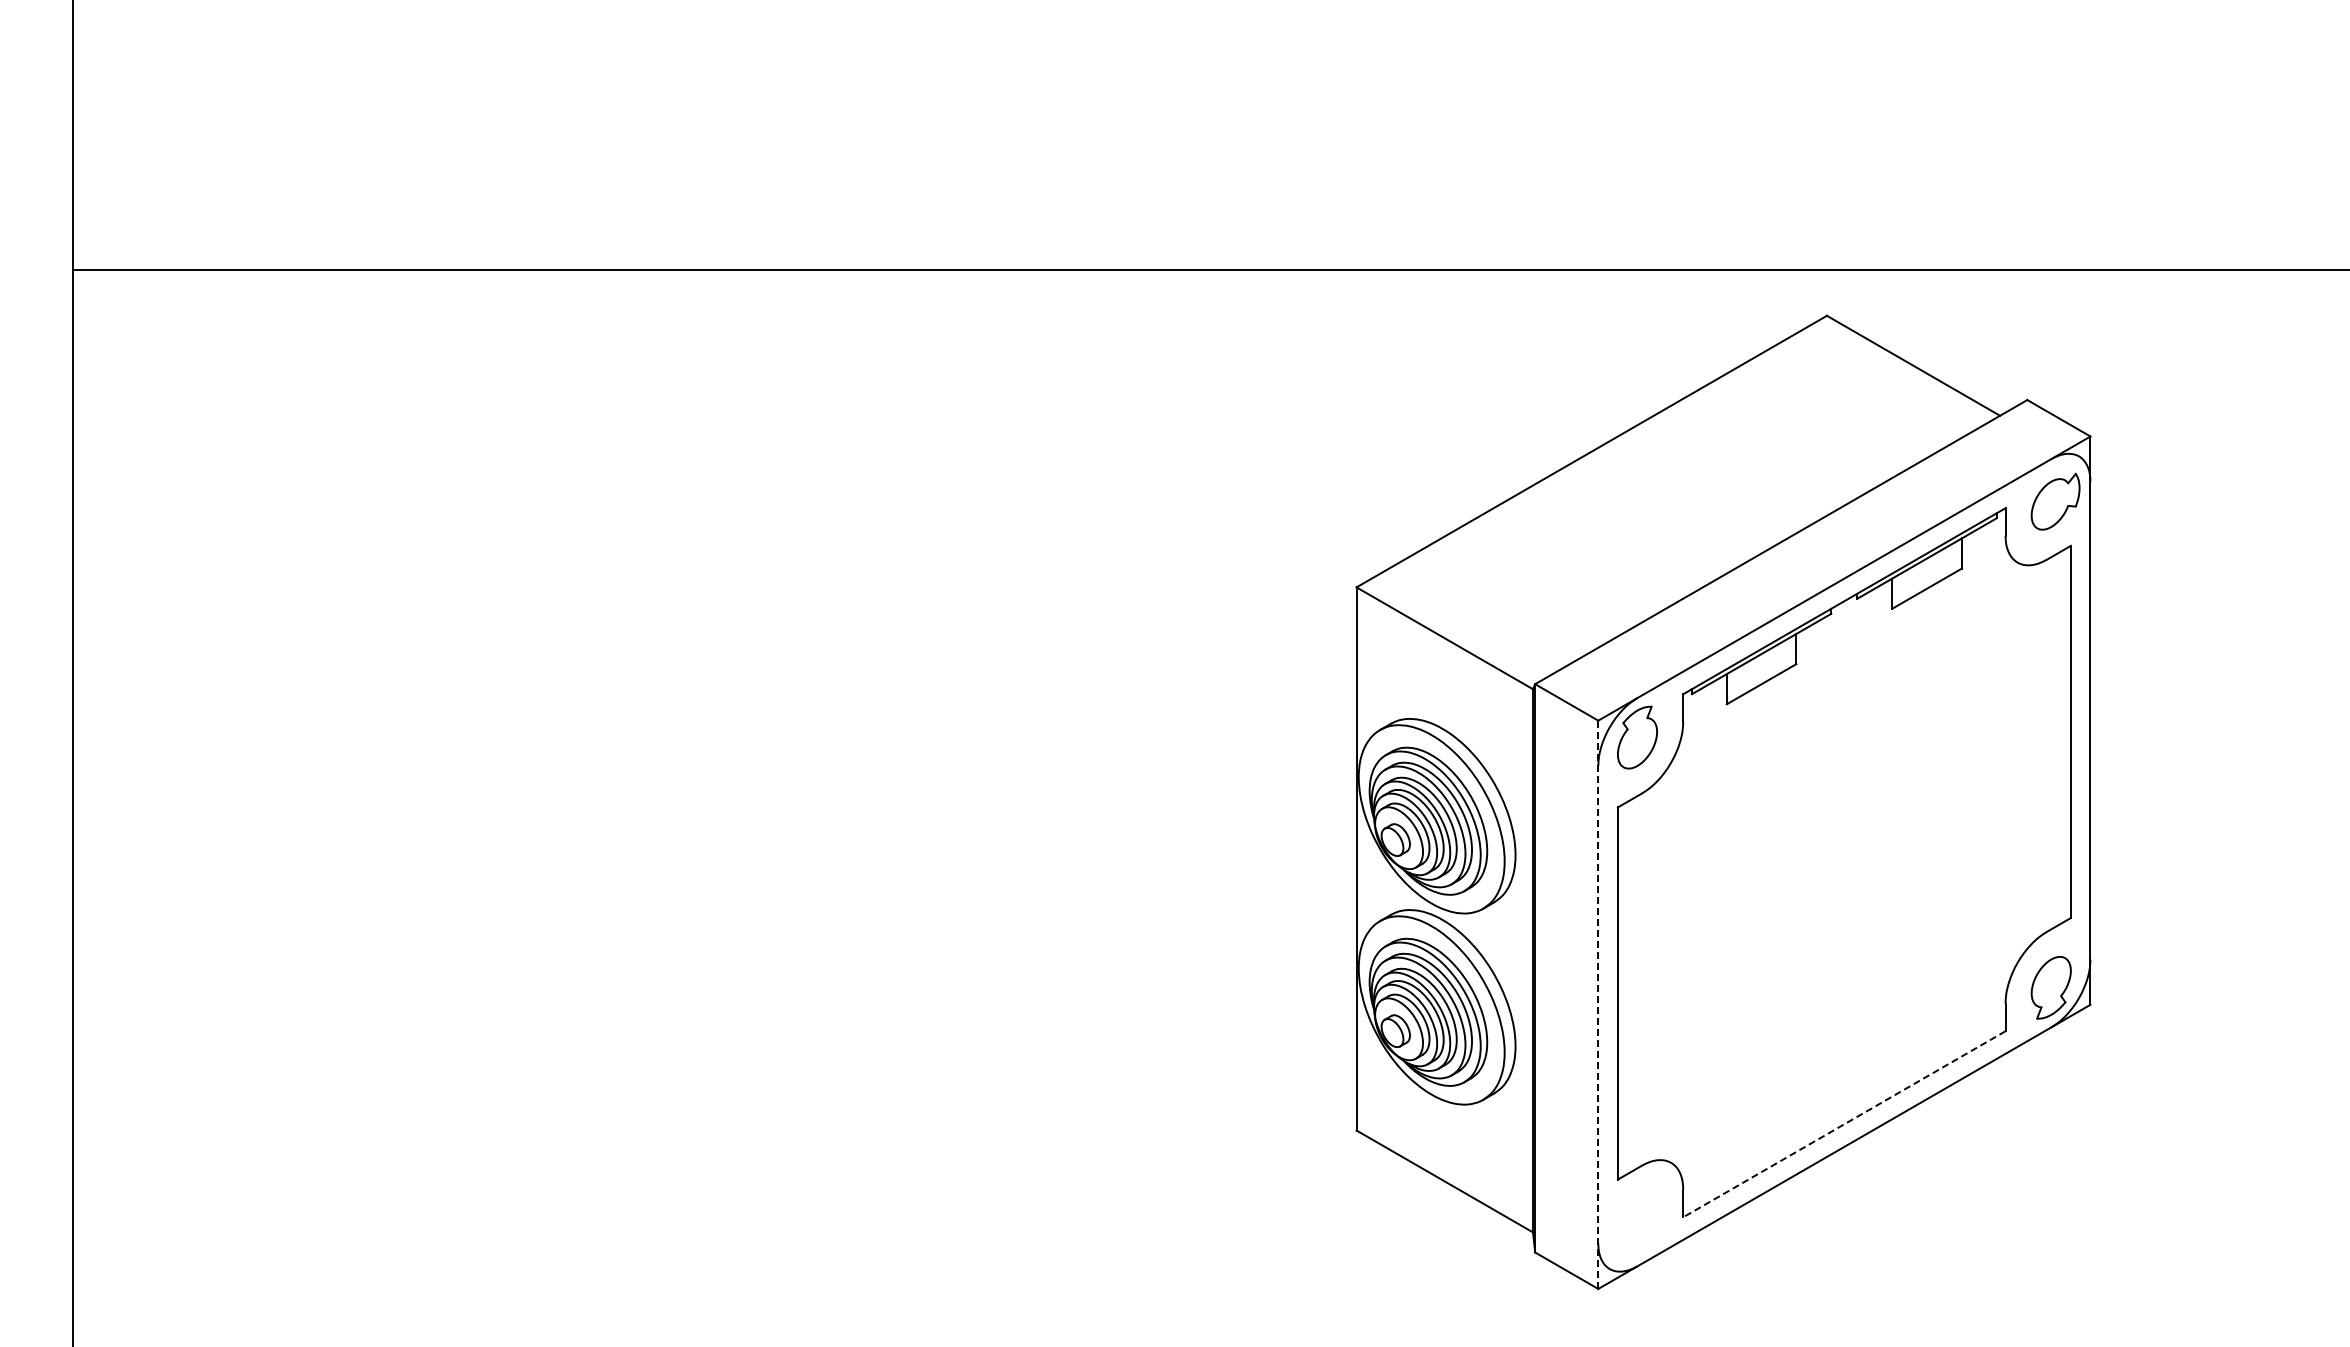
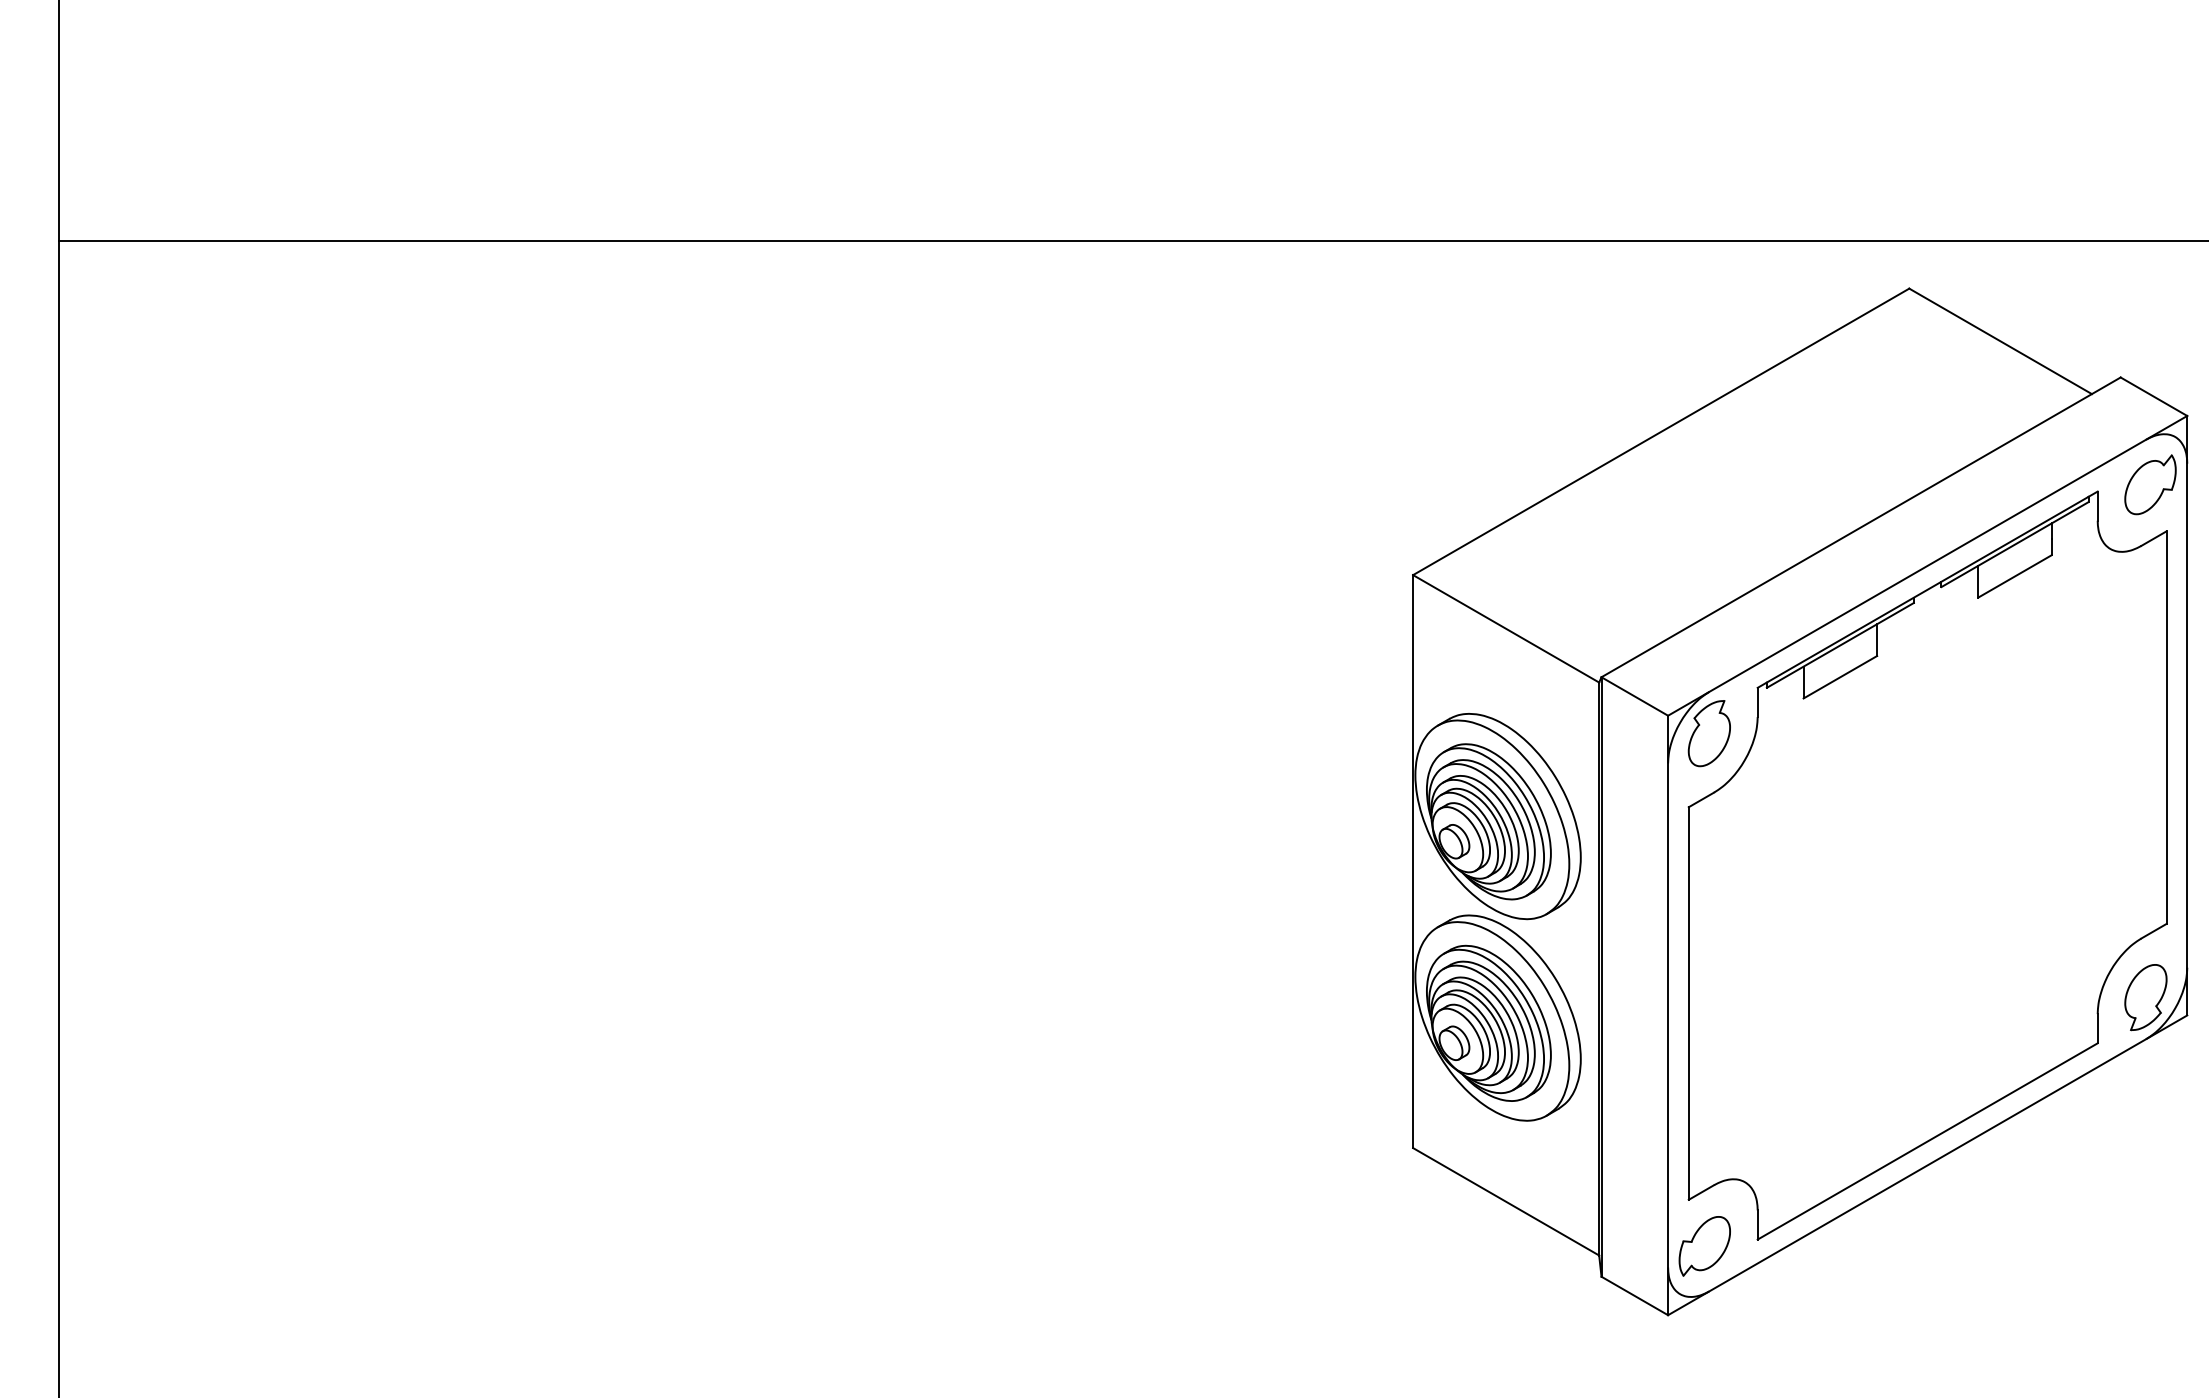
line: (1598, 1005) -> (1668, 1016), dashed -> solid
line: (1843, 1124) -> (1926, 1141), dashed -> solid
part: (1632, 1223) -> (1704, 1246), added

